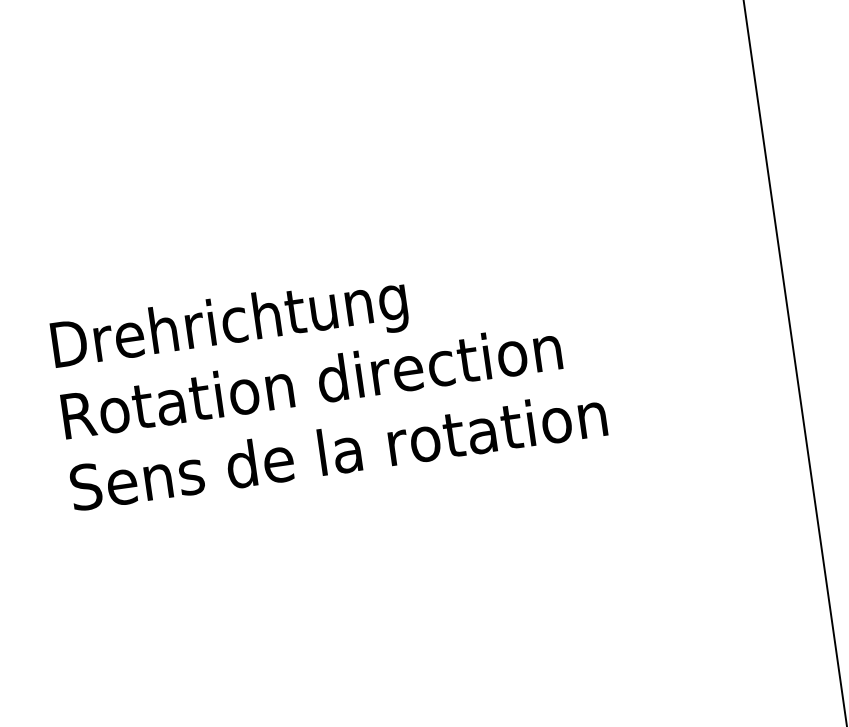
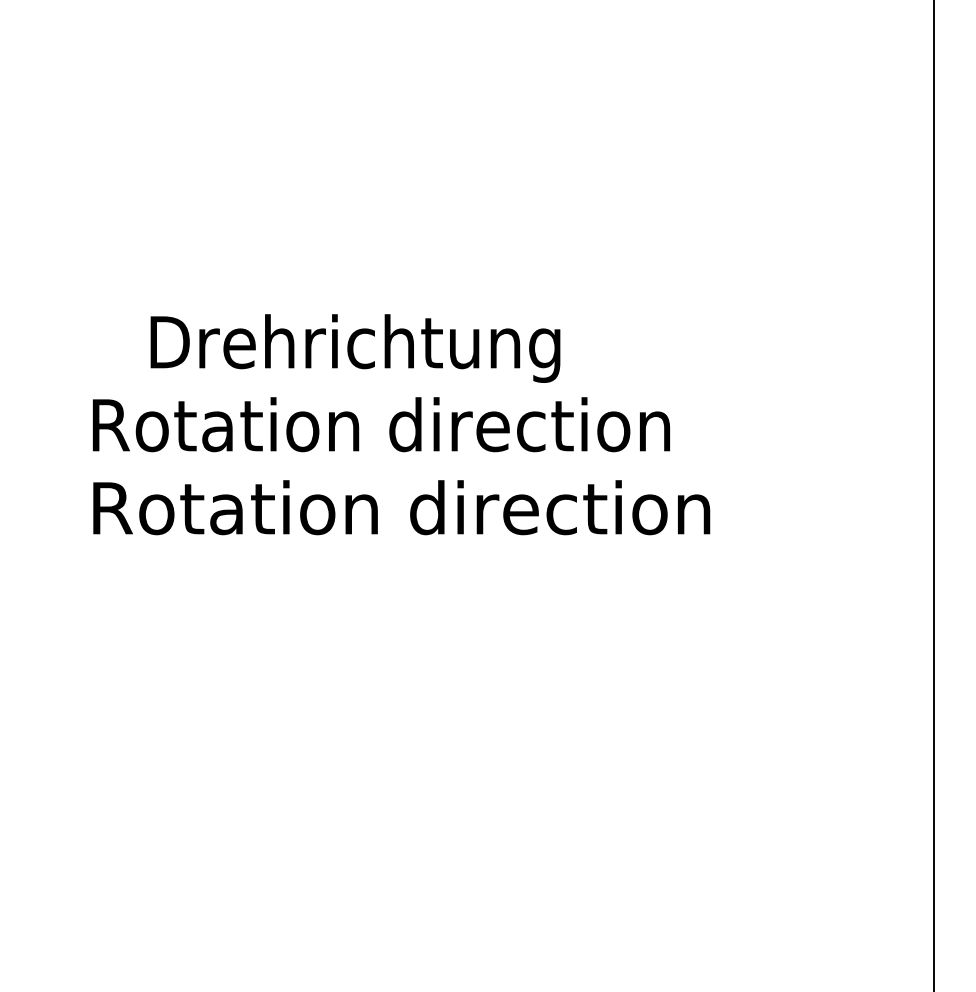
text: (229, 326) -> (355, 348), moved
text: (338, 450) -> (400, 507), Sens de la rotation -> Rotation direction

